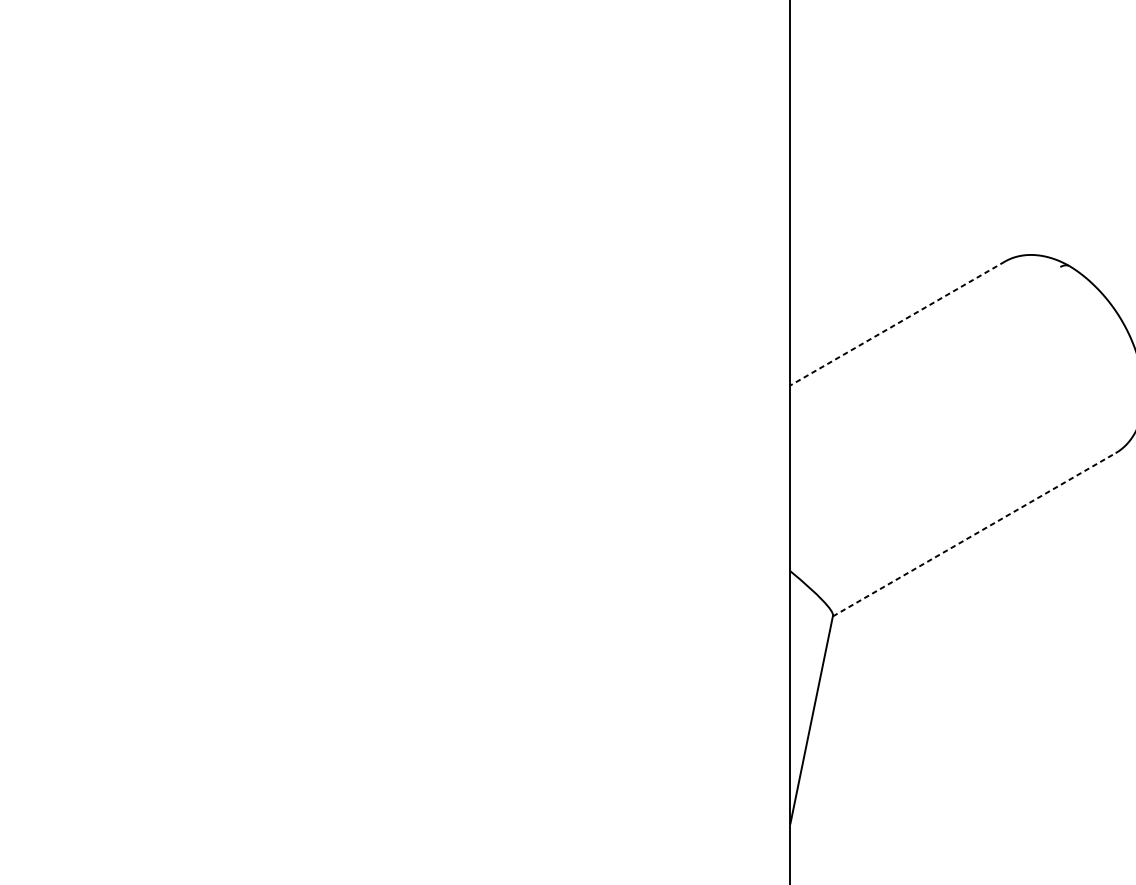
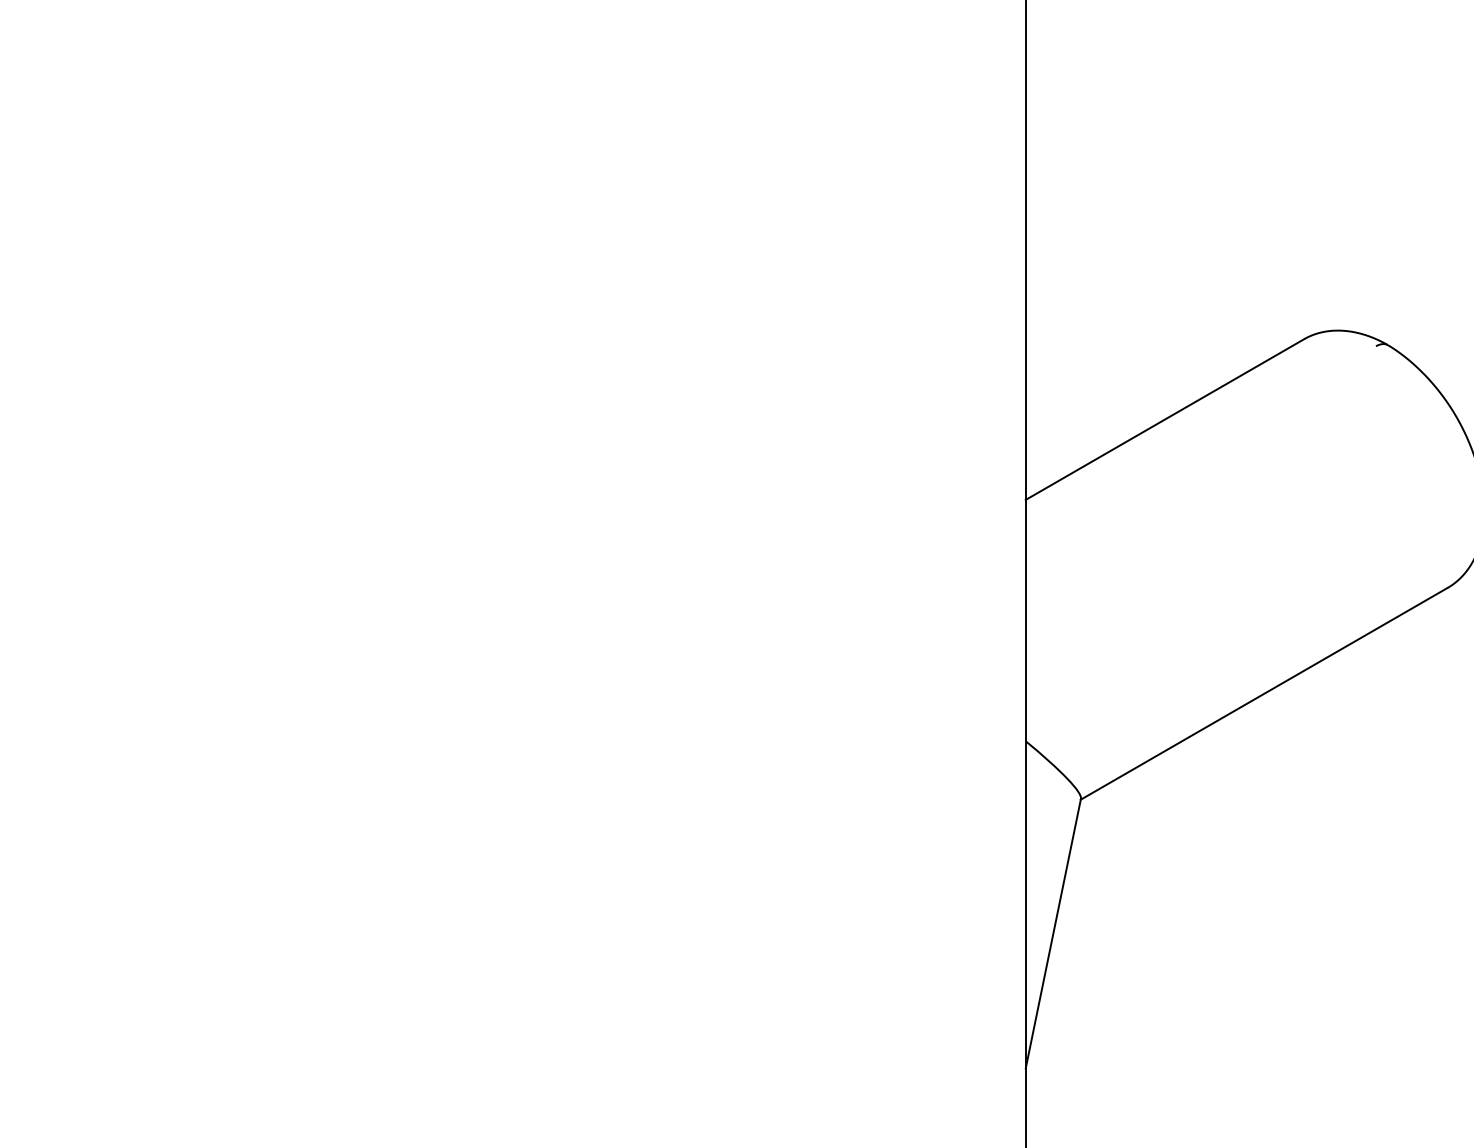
line: (897, 323) -> (1164, 419), dashed -> solid
line: (974, 534) -> (1264, 693), dashed -> solid

